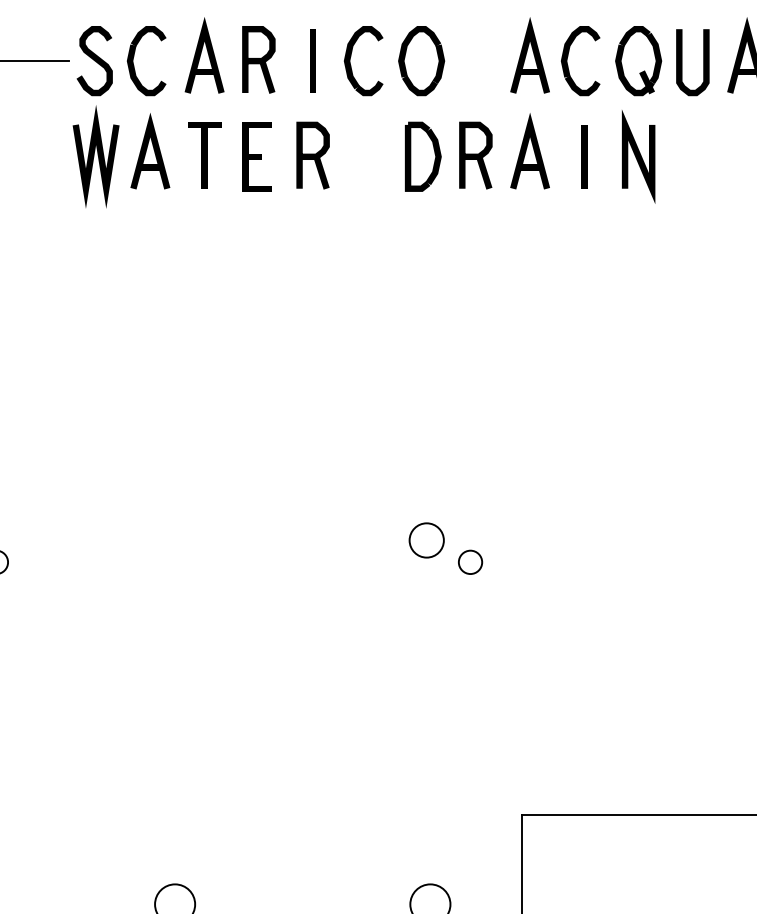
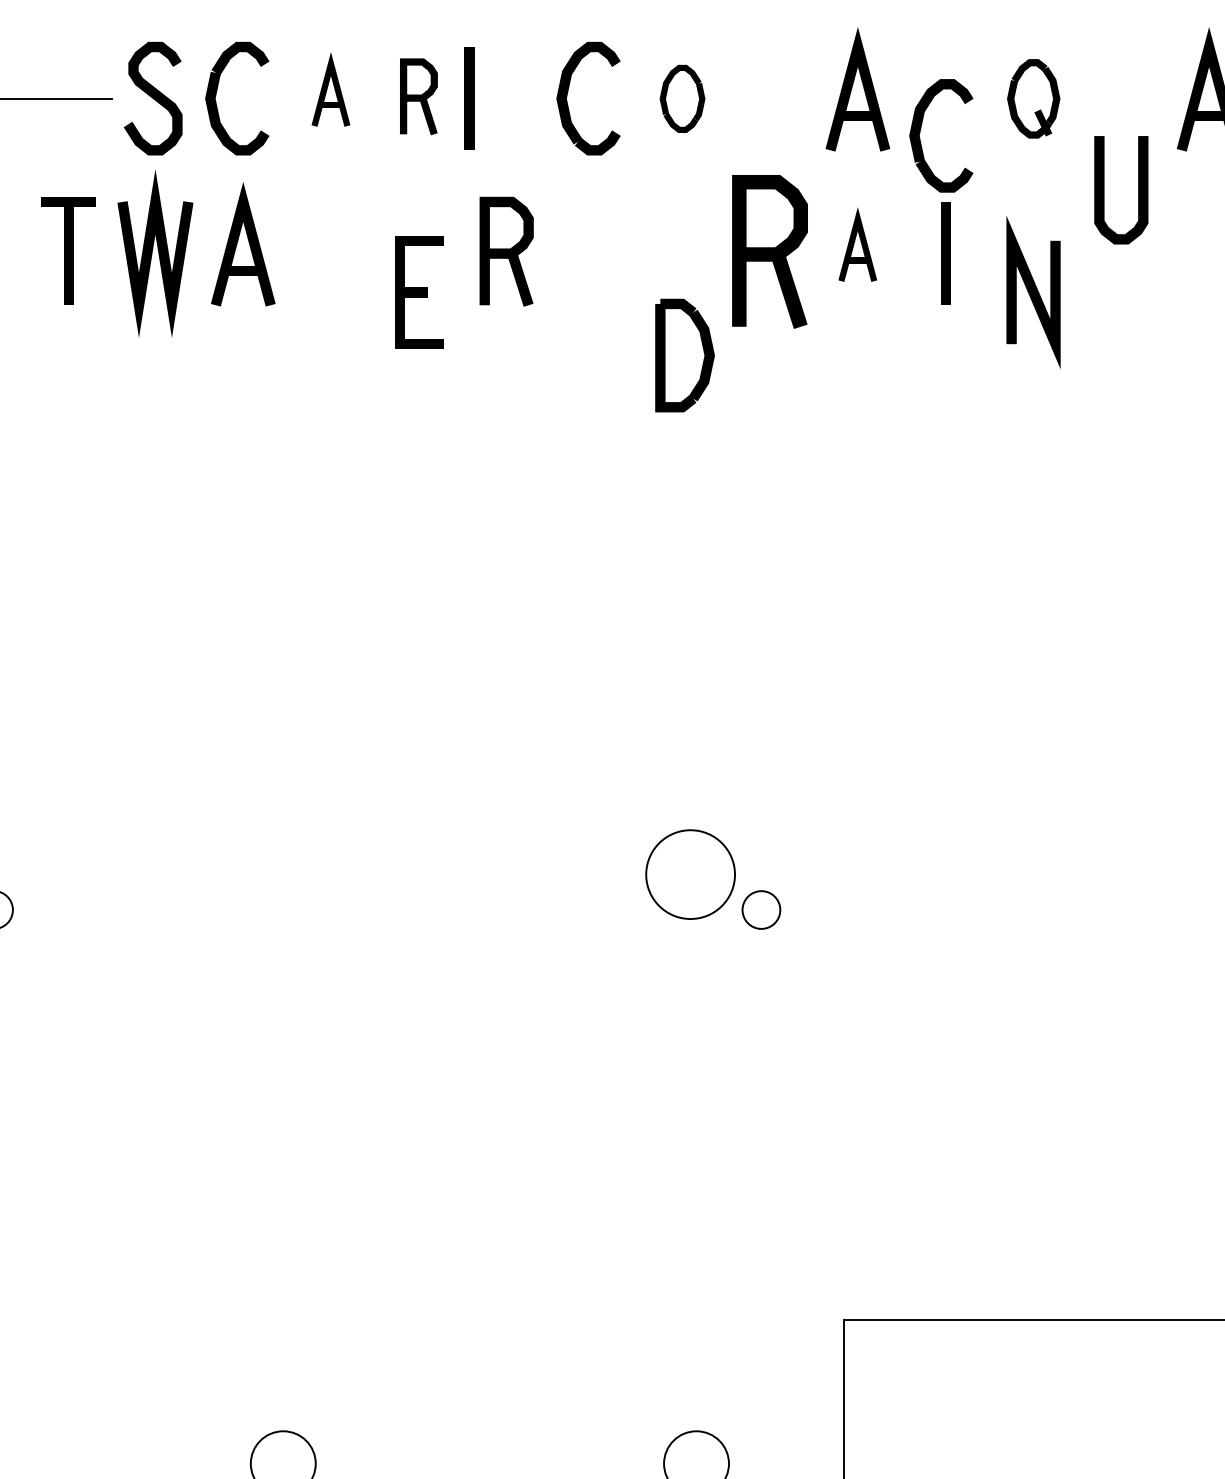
part: (204, 55) -> (330, 89), size x0.6
part: (258, 59) -> (418, 96), size x0.7
line: (312, 60) -> (468, 97), moved
part: (421, 61) -> (682, 99), size x0.6
part: (638, 61) -> (1033, 99), size x0.7
curve: (682, 62) -> (1104, 189), moved
part: (568, 65) -> (921, 143), moved
part: (529, 151) -> (856, 245), size x0.6
part: (204, 155) -> (68, 251), moved
part: (475, 155) -> (769, 251), size x1.4
part: (256, 156) -> (418, 291), moved
part: (423, 156) -> (685, 355), moved
line: (638, 156) -> (1033, 291), moved
circle: (426, 540) -> (690, 874), size x1.6

